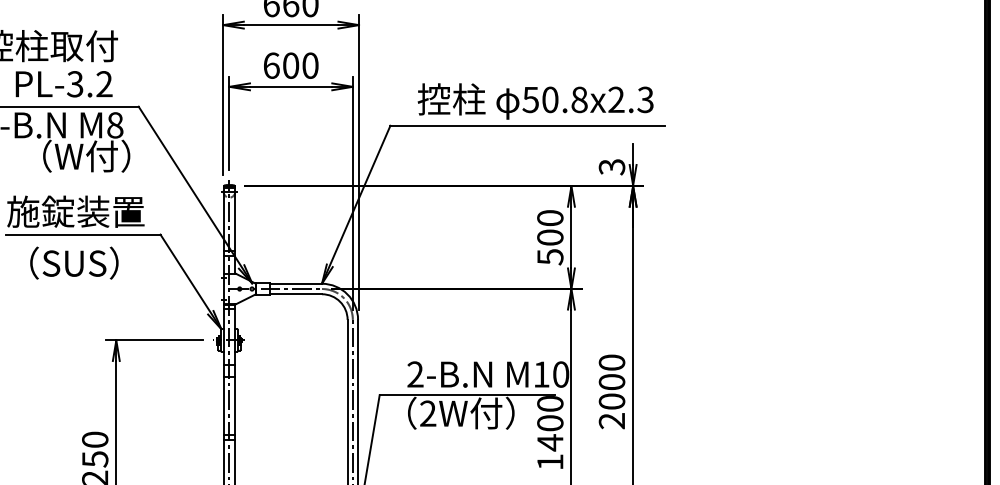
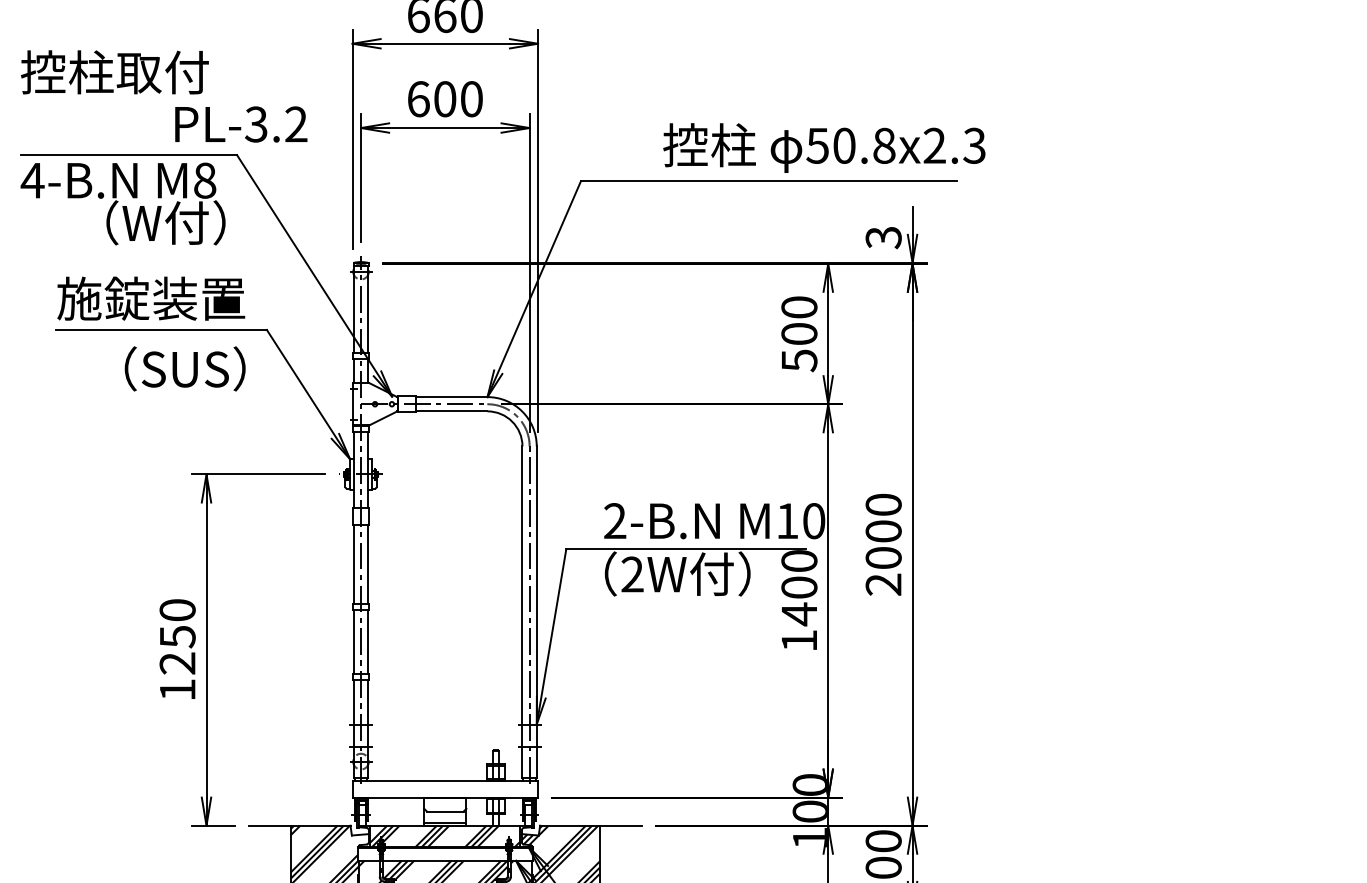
text: (64, 84) -> (241, 124), moved
text: (535, 101) -> (824, 147), moved
text: (73, 262) -> (184, 368), moved

